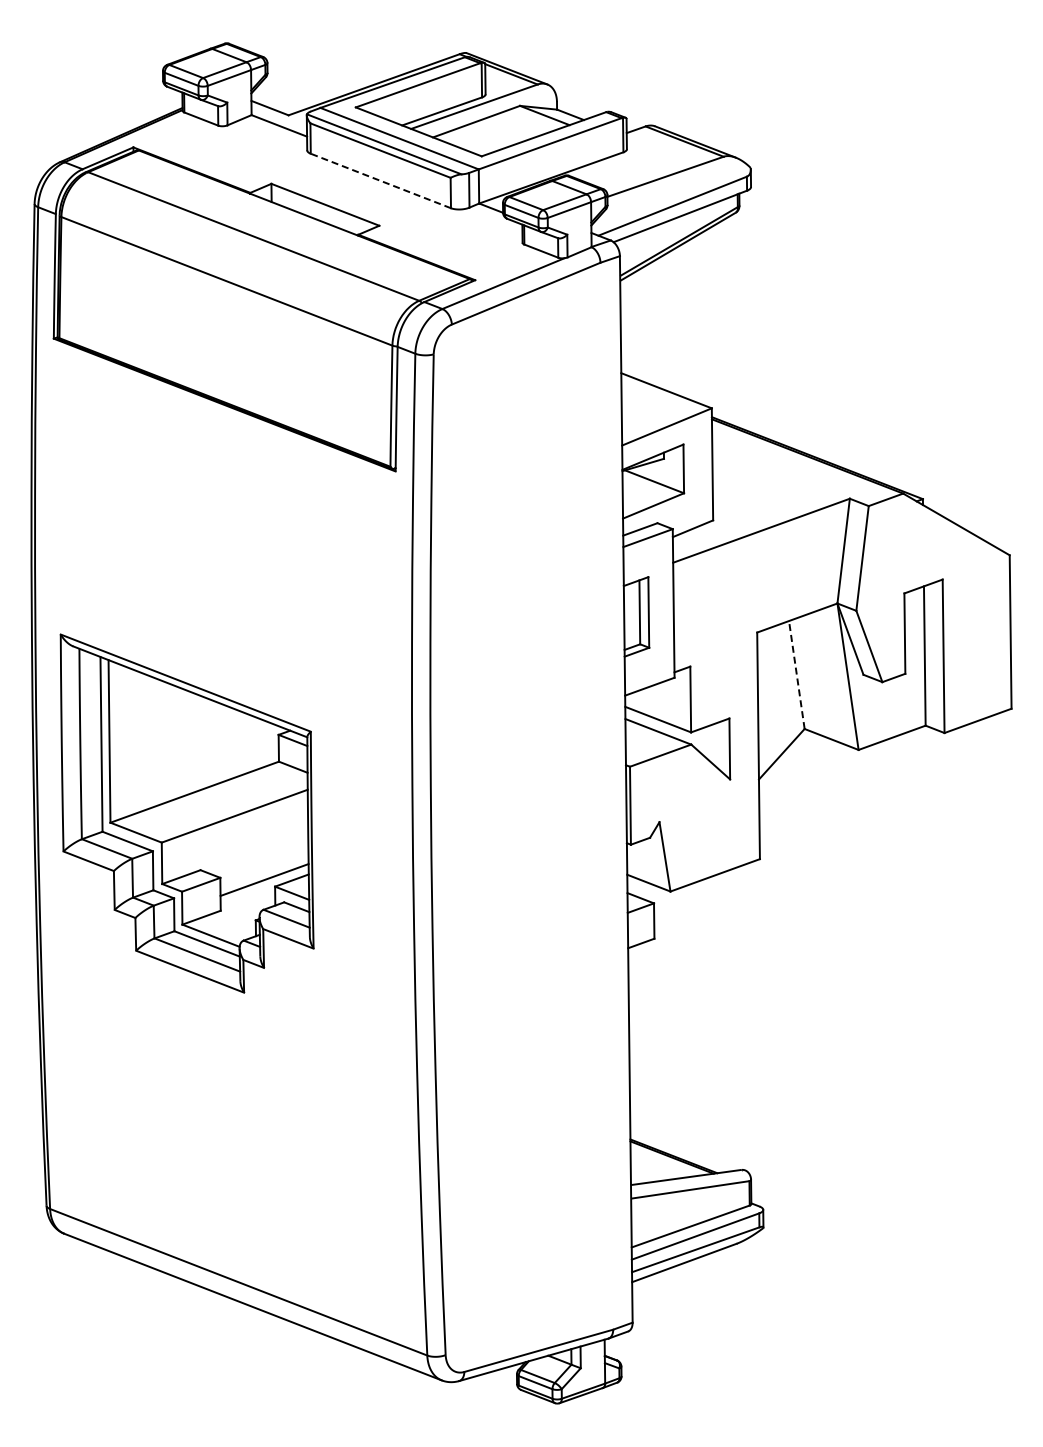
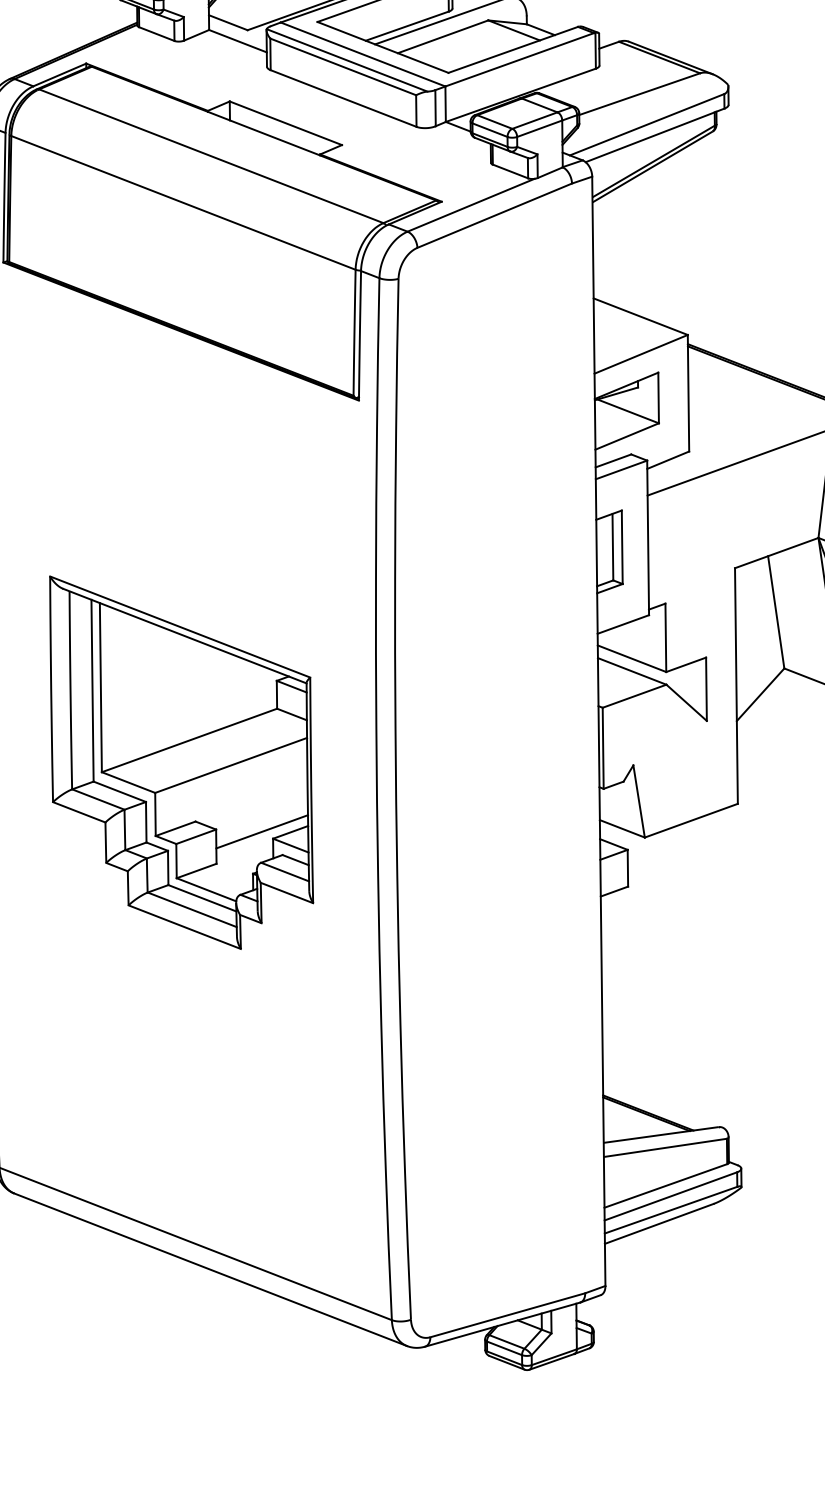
line: (380, 180) -> (343, 98), dashed -> solid
line: (796, 675) -> (775, 612), dashed -> solid
part: (186, 813) -> (180, 762), moved

